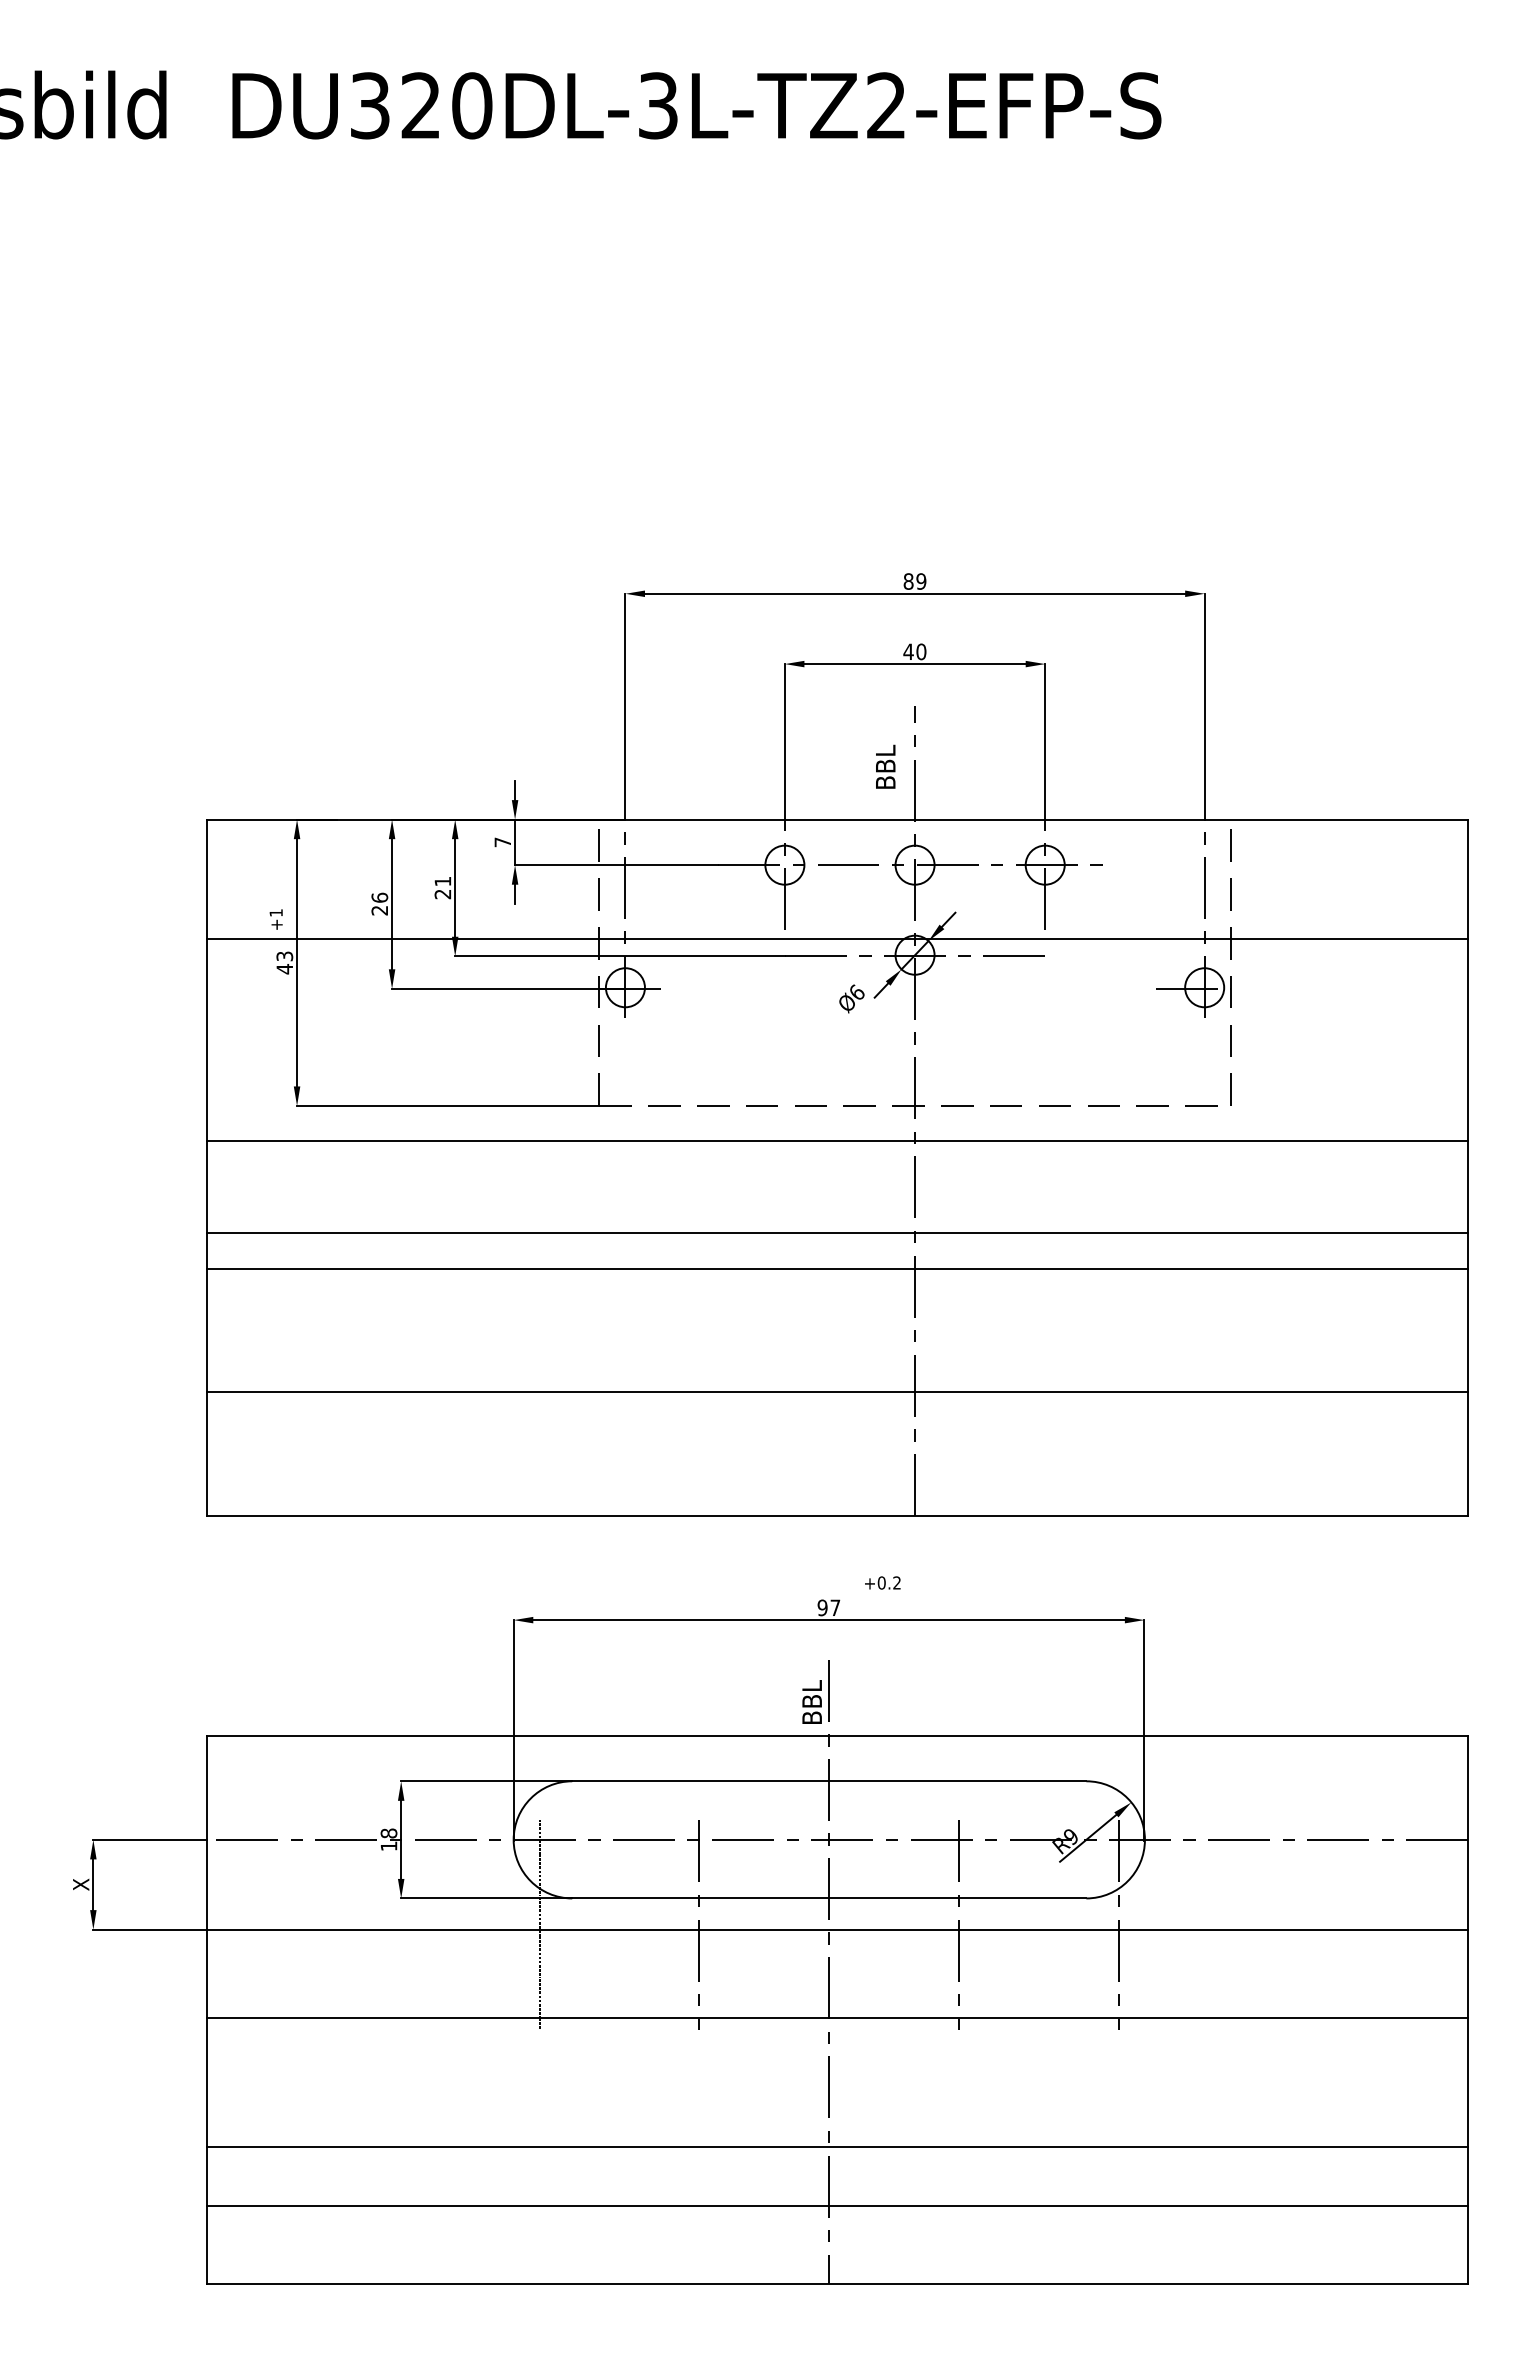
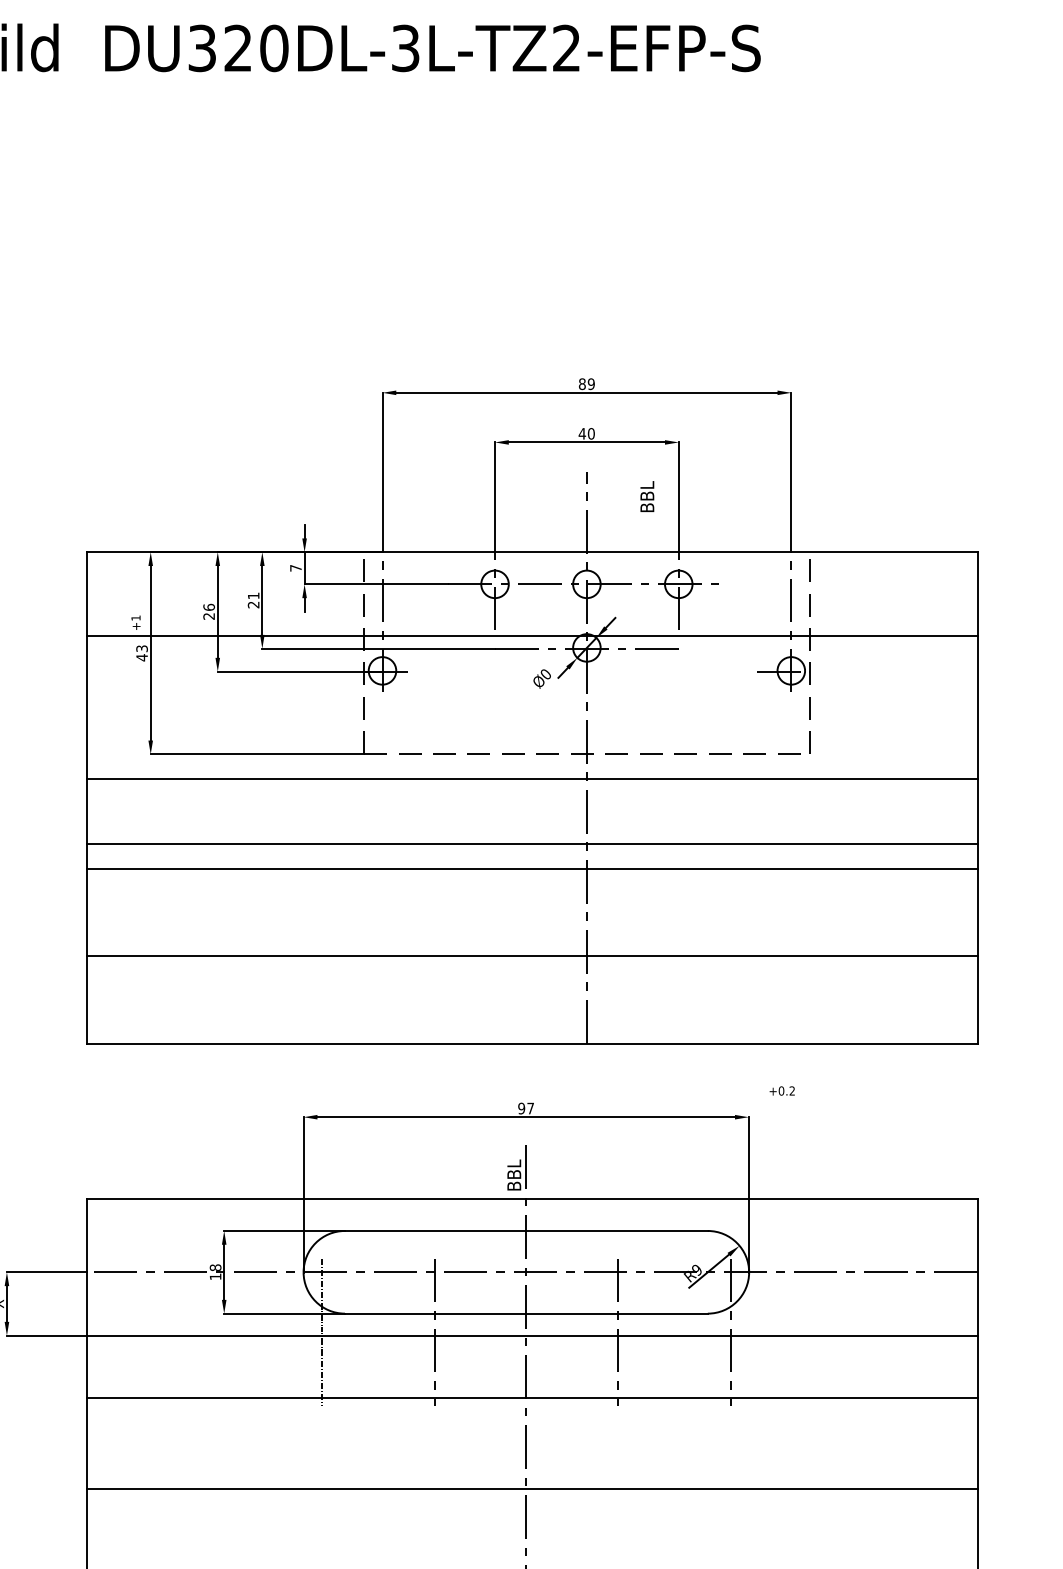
text: (885, 766) -> (647, 496), moved
text: (856, 991) -> (545, 673), Ø6 -> Ø0
text: (882, 1582) -> (782, 1090), moved
line: (837, 2206) -> (532, 1531), removed

